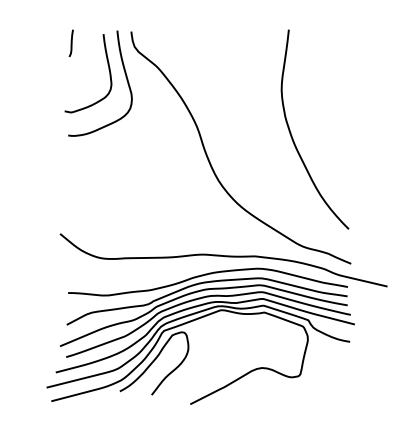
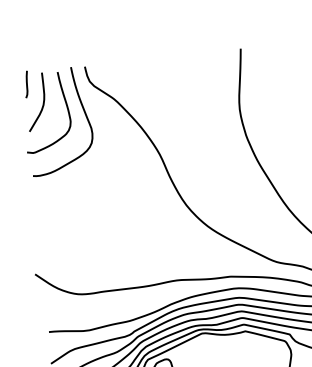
curve: (85, 62) -> (42, 102), added

